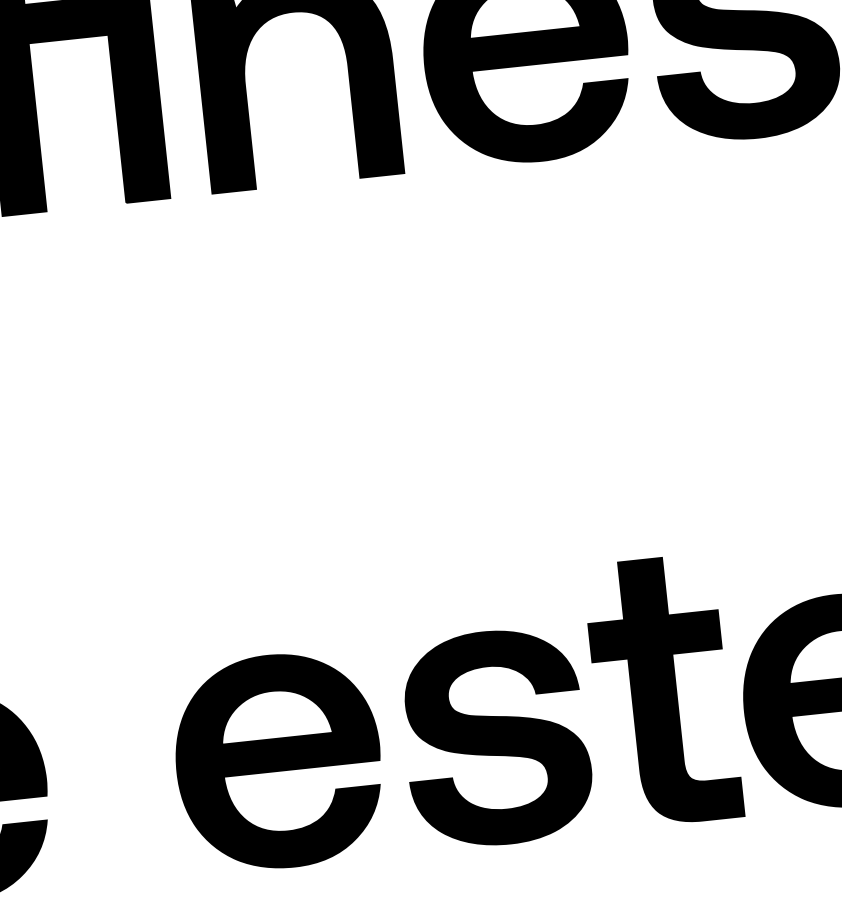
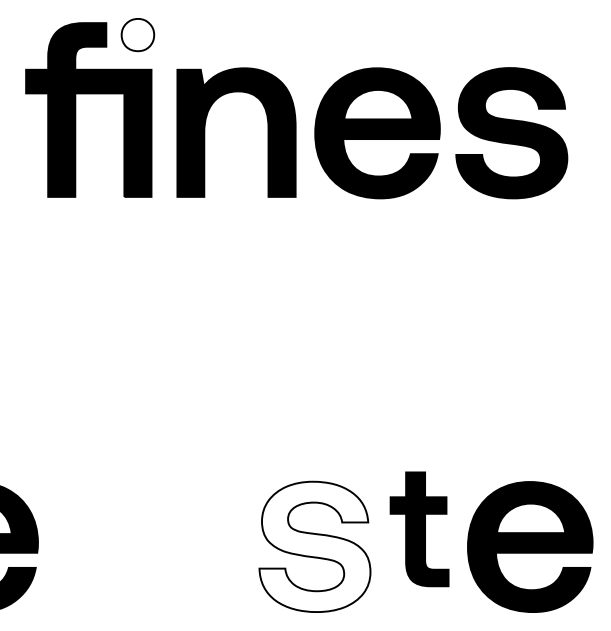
part: (663, 691) -> (419, 529), size x0.7
fill: (495, 737) -> (314, 546), removed
part: (278, 760) -> (180, 546), removed

